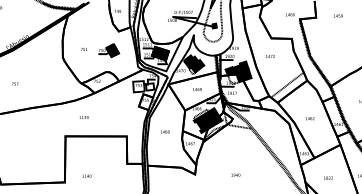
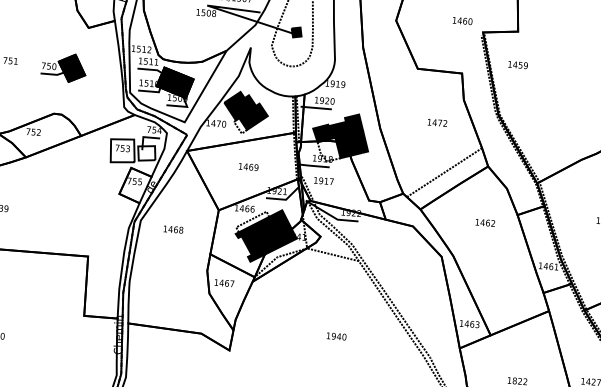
text: (338, 15) -> (518, 63), moved
text: (270, 56) -> (437, 122), moved
text: (309, 118) -> (484, 222), moved
text: (164, 131) -> (172, 228), moved
text: (235, 174) -> (336, 334), moved

